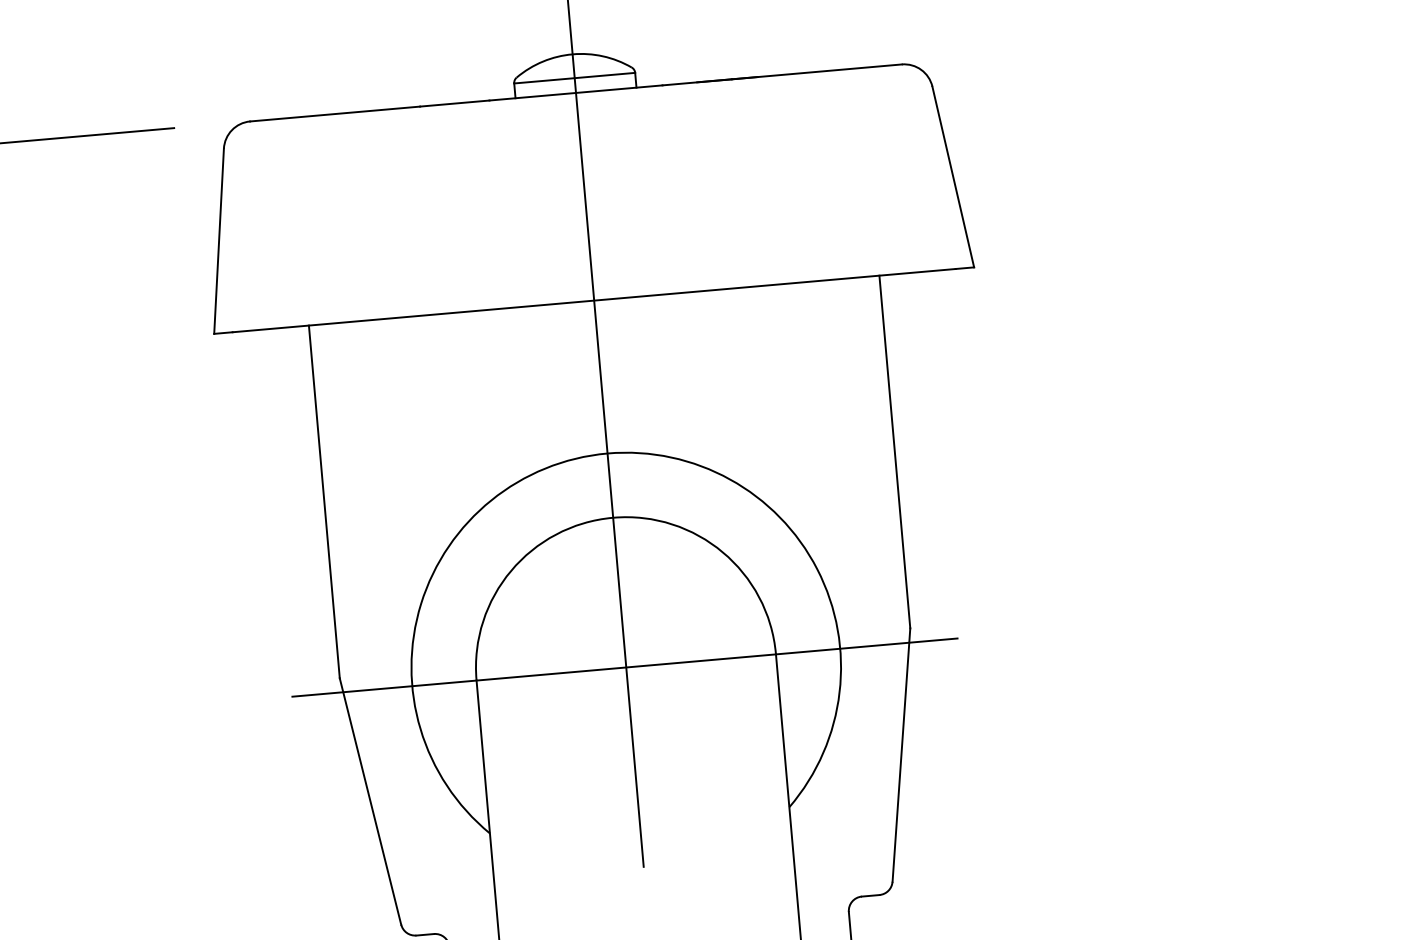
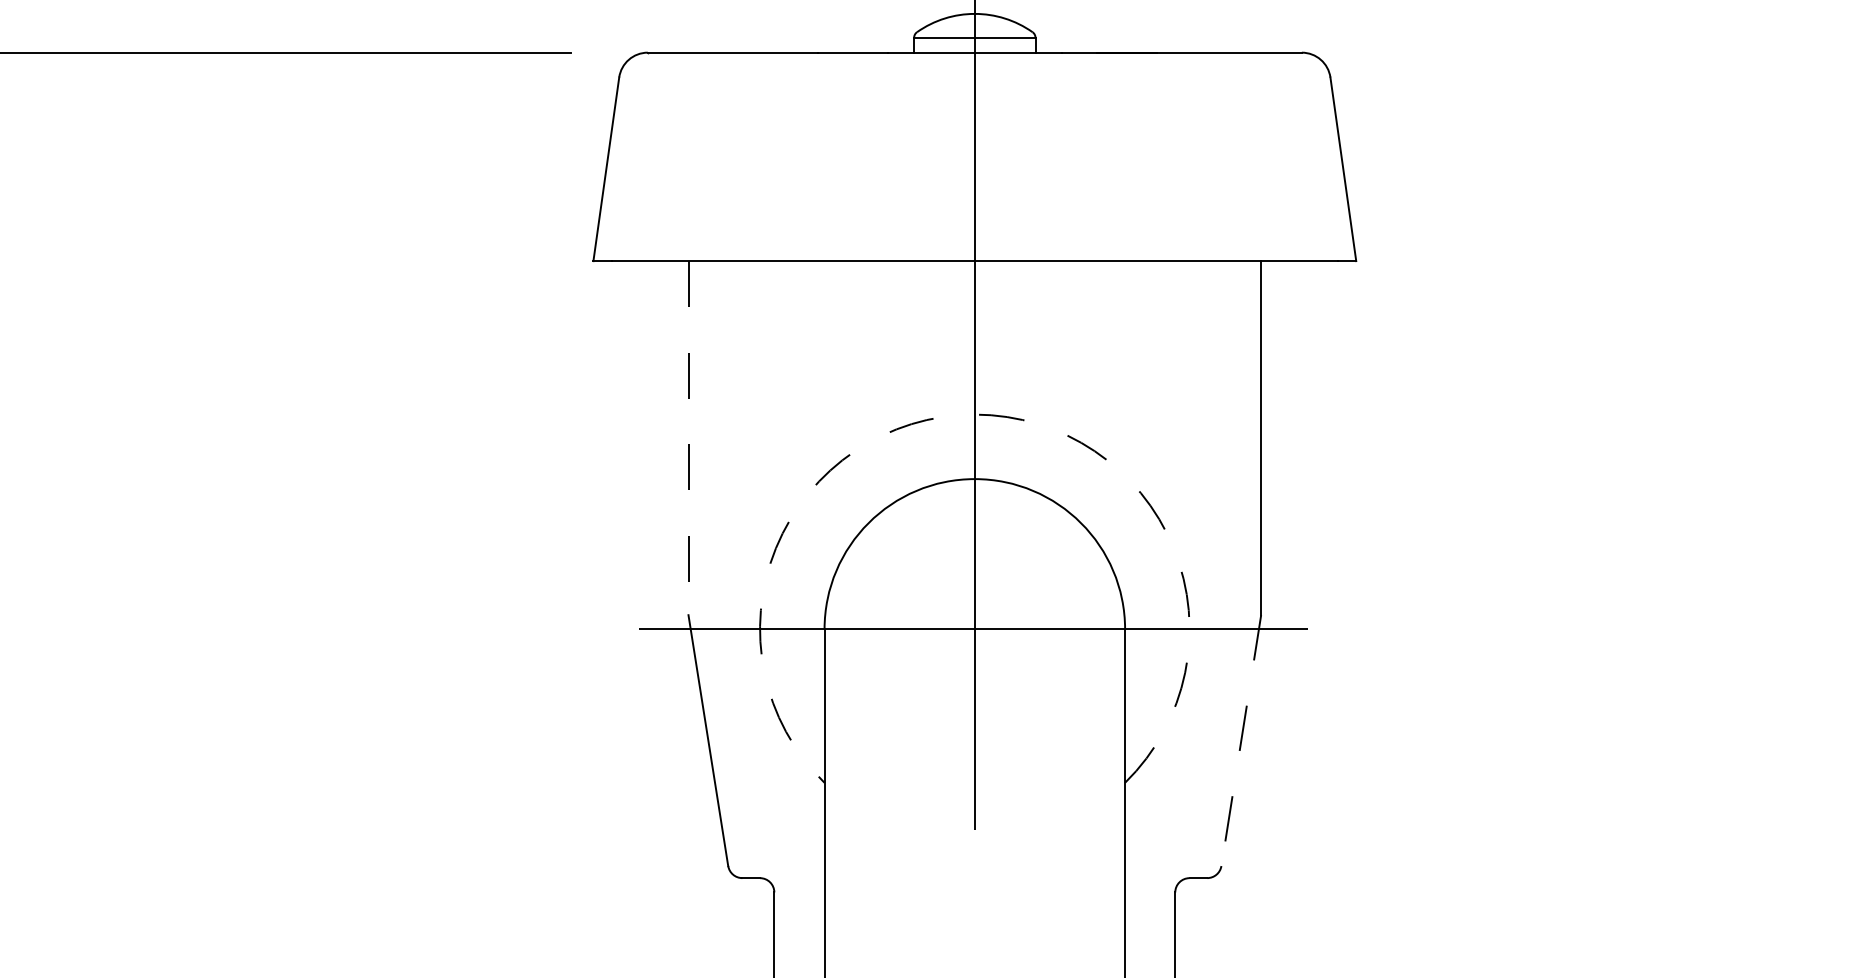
arc: (607, 453) -> (974, 414), solid -> dashed
line: (324, 502) -> (688, 438), solid -> dashed
line: (901, 755) -> (1241, 741), solid -> dashed

